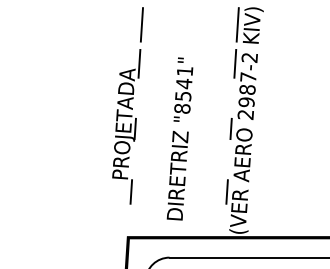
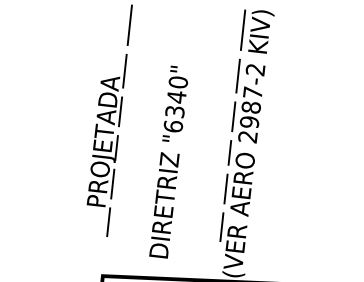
text: (183, 89) -> (175, 103), "8541" -> "6340"
line: (137, 98) -> (120, 112), added
line: (232, 98) -> (233, 116), added
line: (133, 159) -> (112, 183), added
line: (228, 159) -> (225, 188), added

